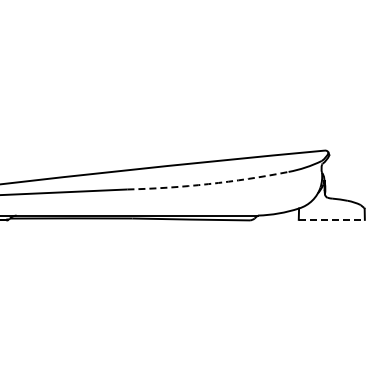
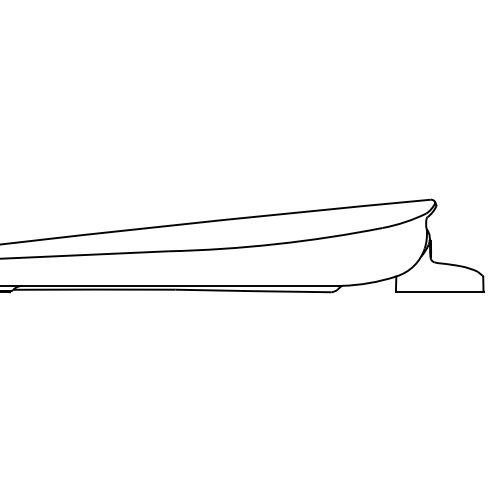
arc: (208, 184) -> (276, 244), dashed -> solid
line: (332, 219) -> (440, 291), dashed -> solid

